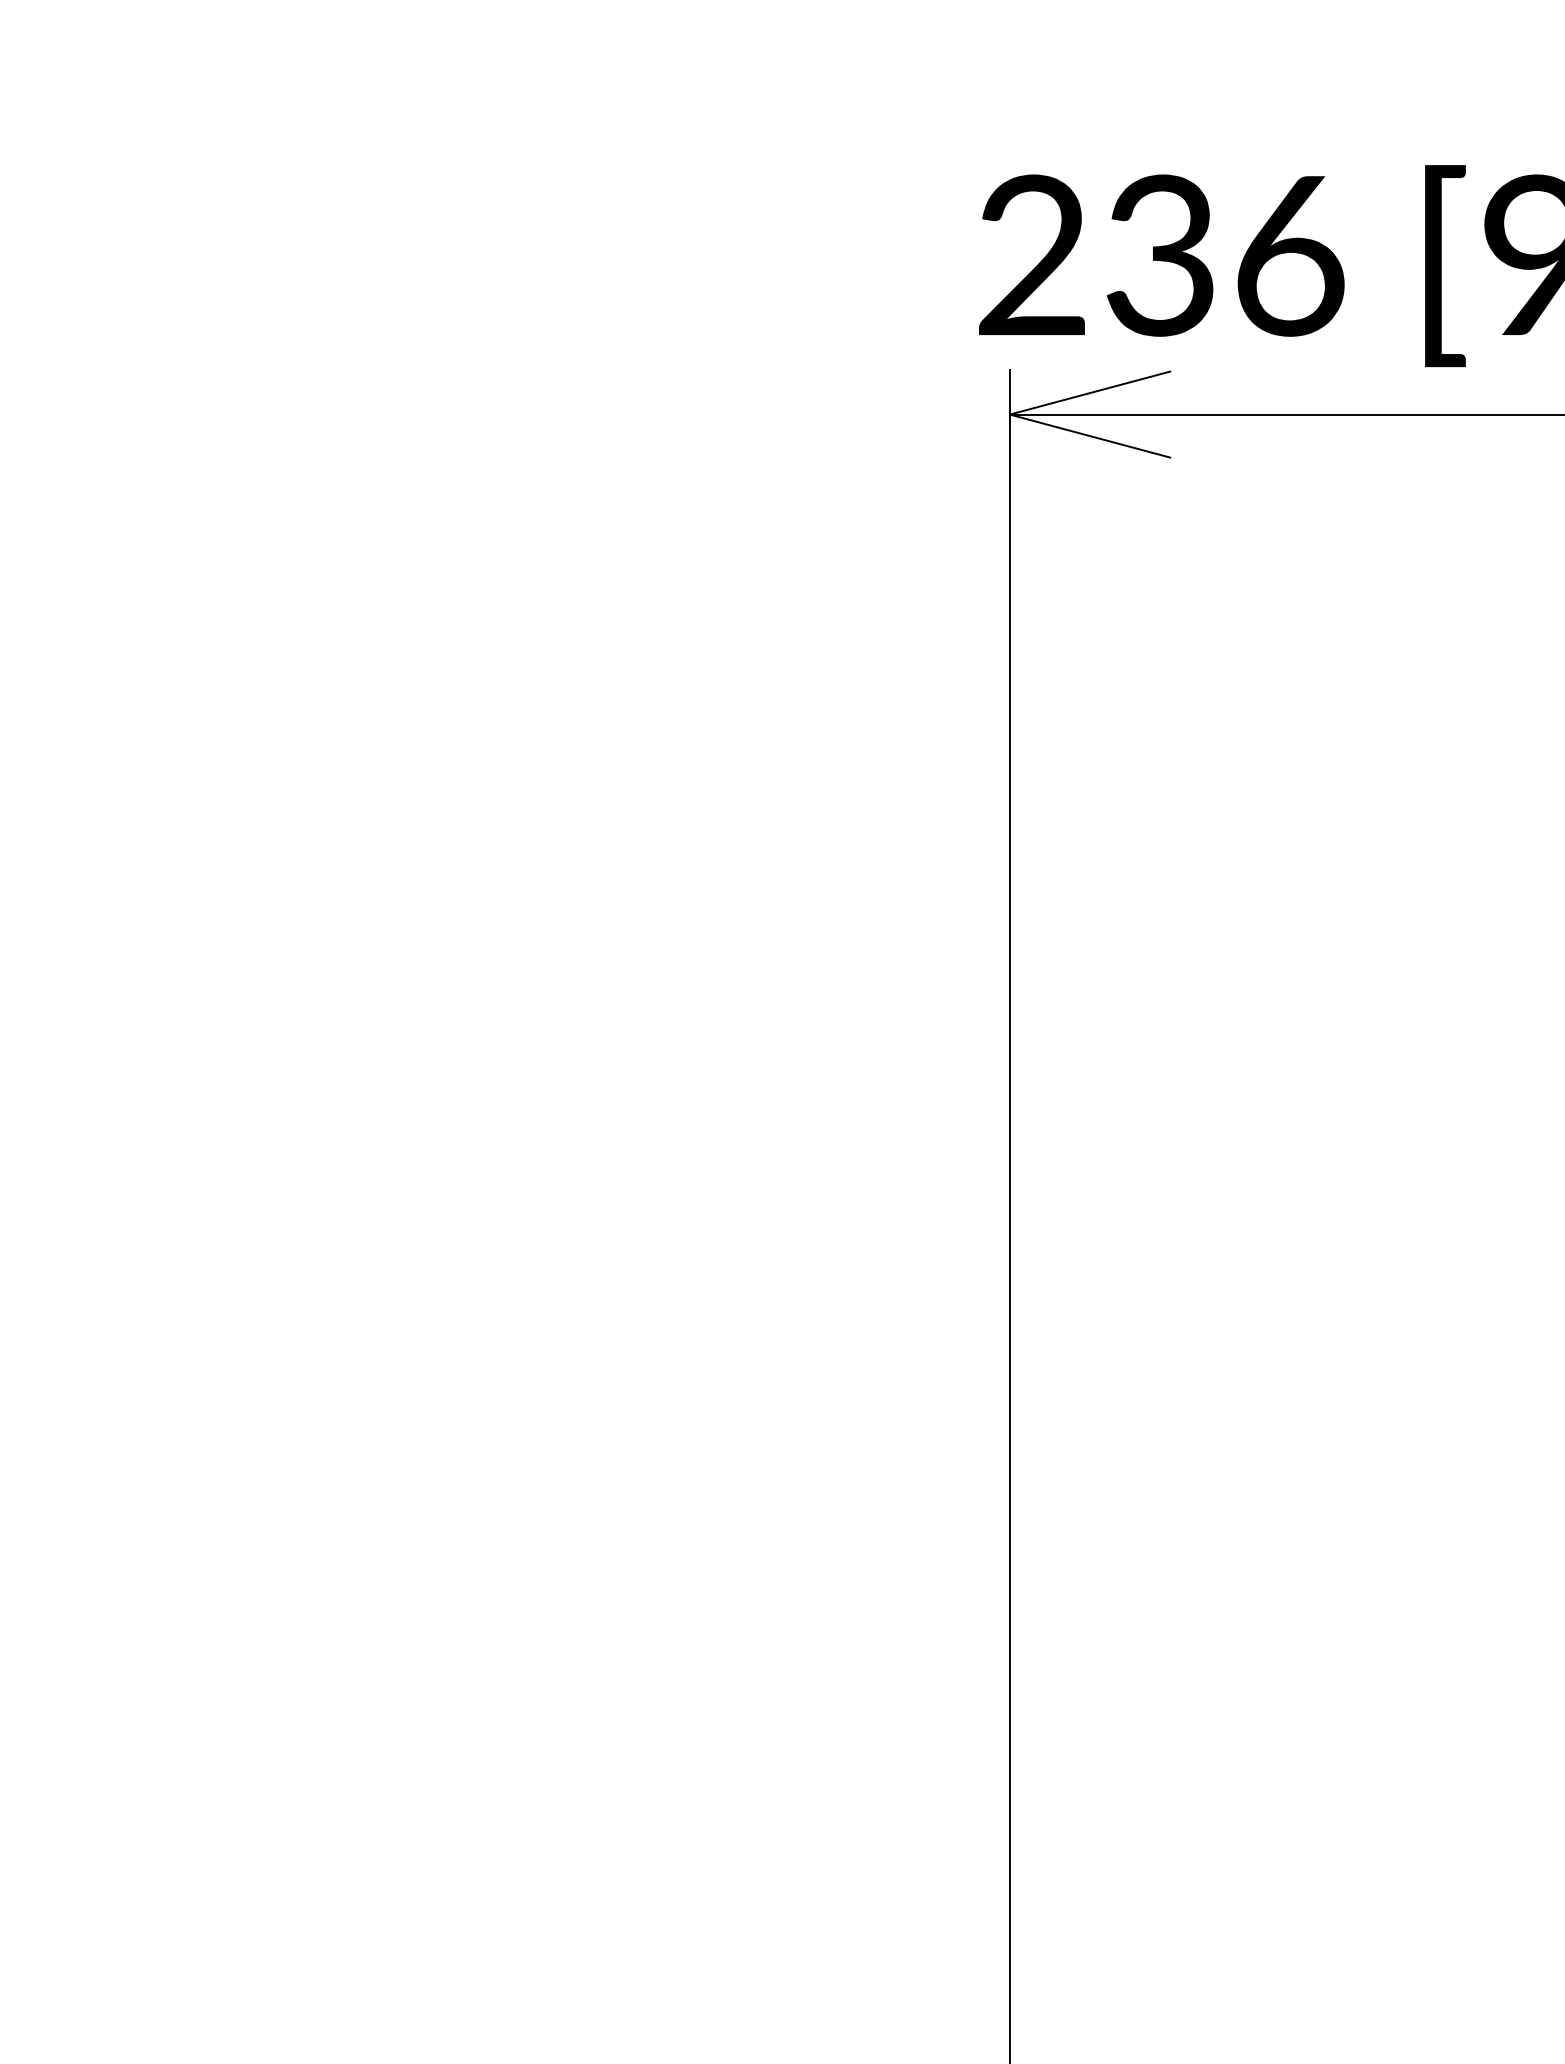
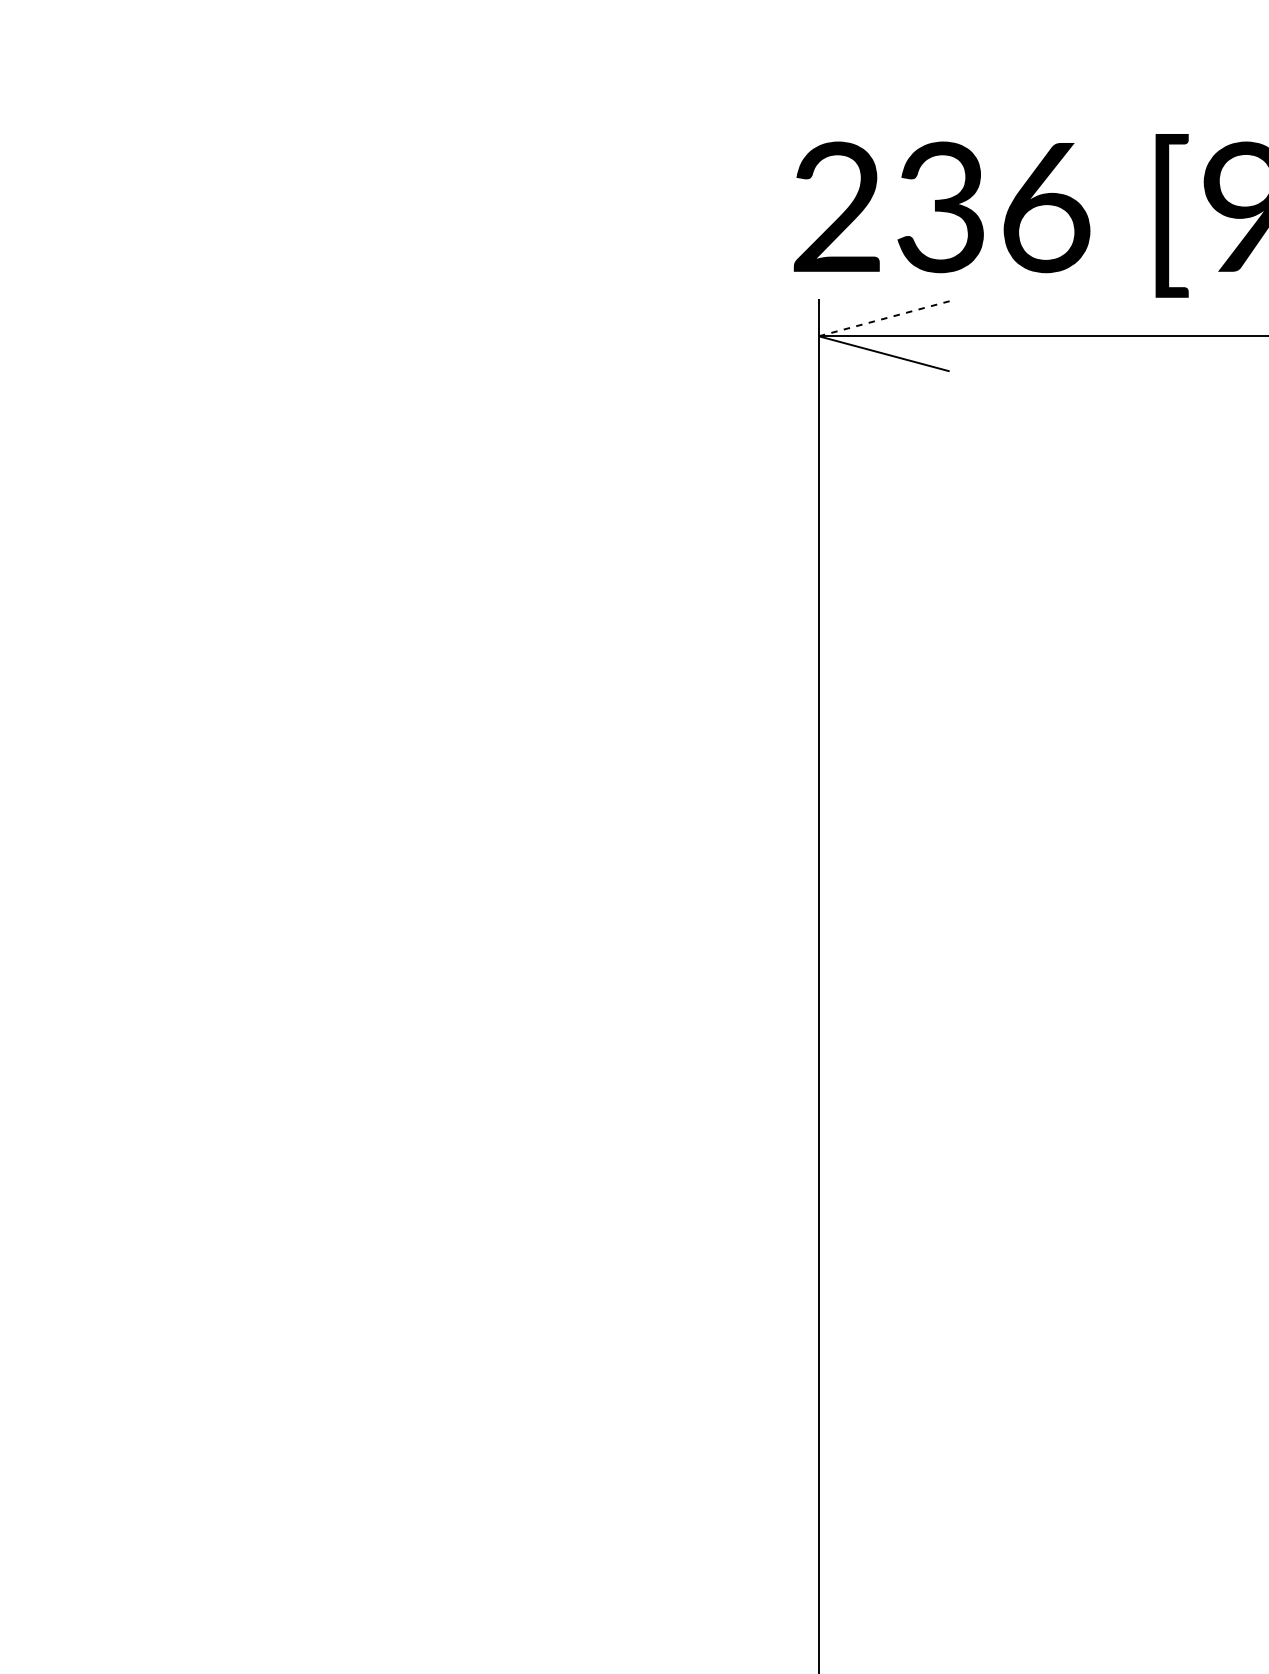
line: (1090, 392) -> (884, 318), solid -> dashed

